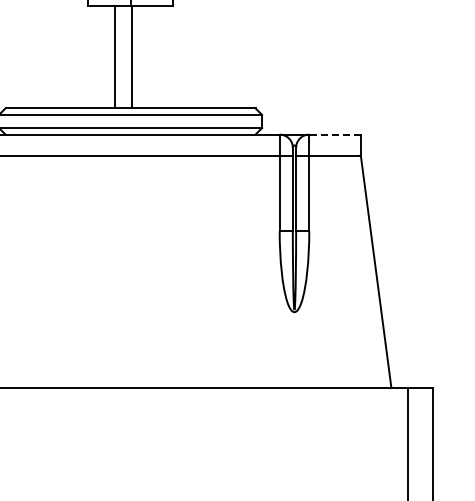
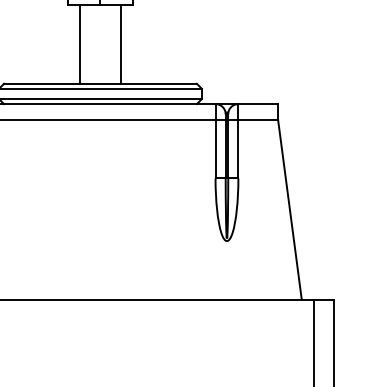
line: (114, 57) -> (120, 44), moved
line: (132, 57) -> (80, 44), moved
line: (335, 134) -> (258, 104), dashed -> solid

